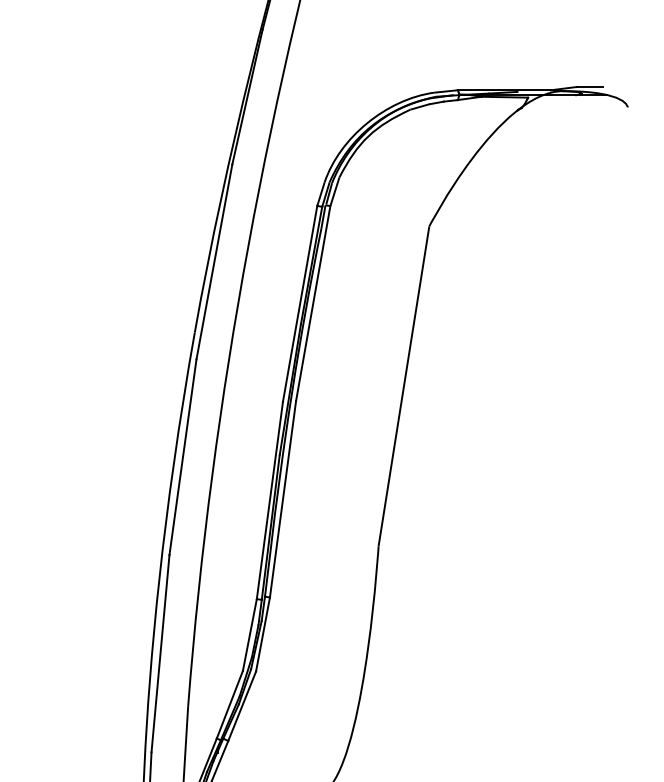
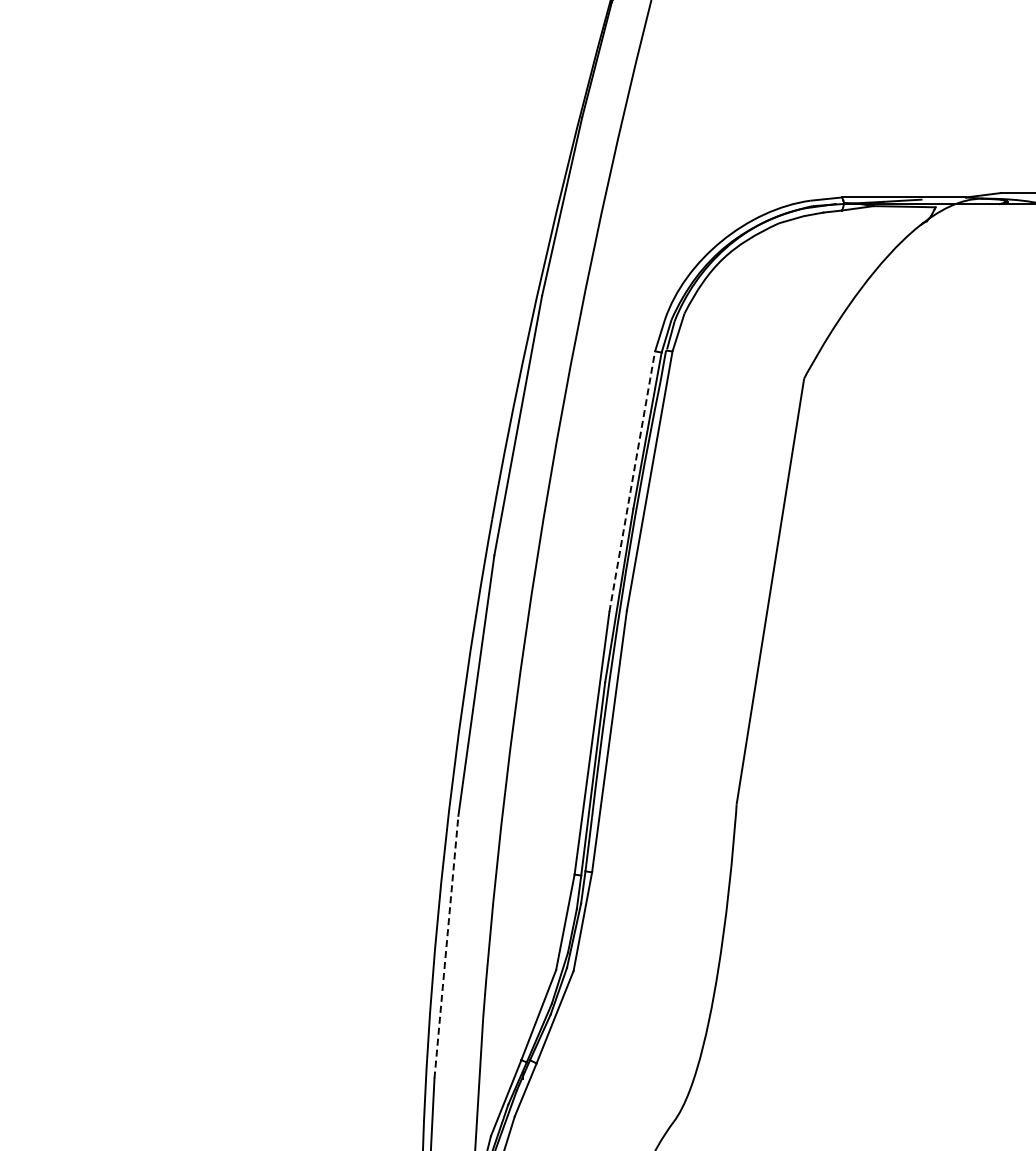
line: (300, 303) -> (632, 481), solid -> dashed
line: (160, 653) -> (446, 947), solid -> dashed

